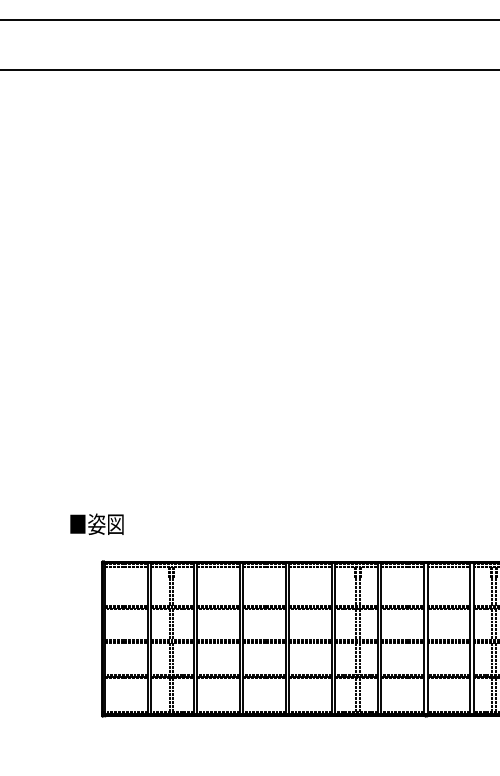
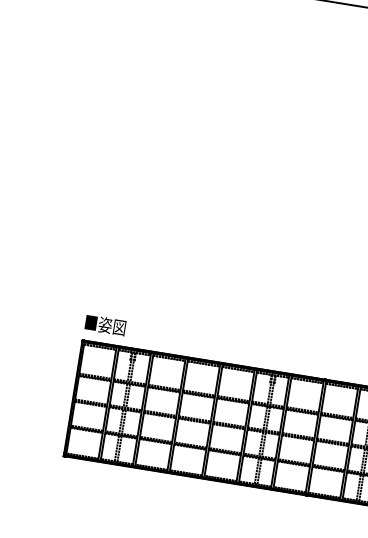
text: (96, 523) -> (105, 324), moved

